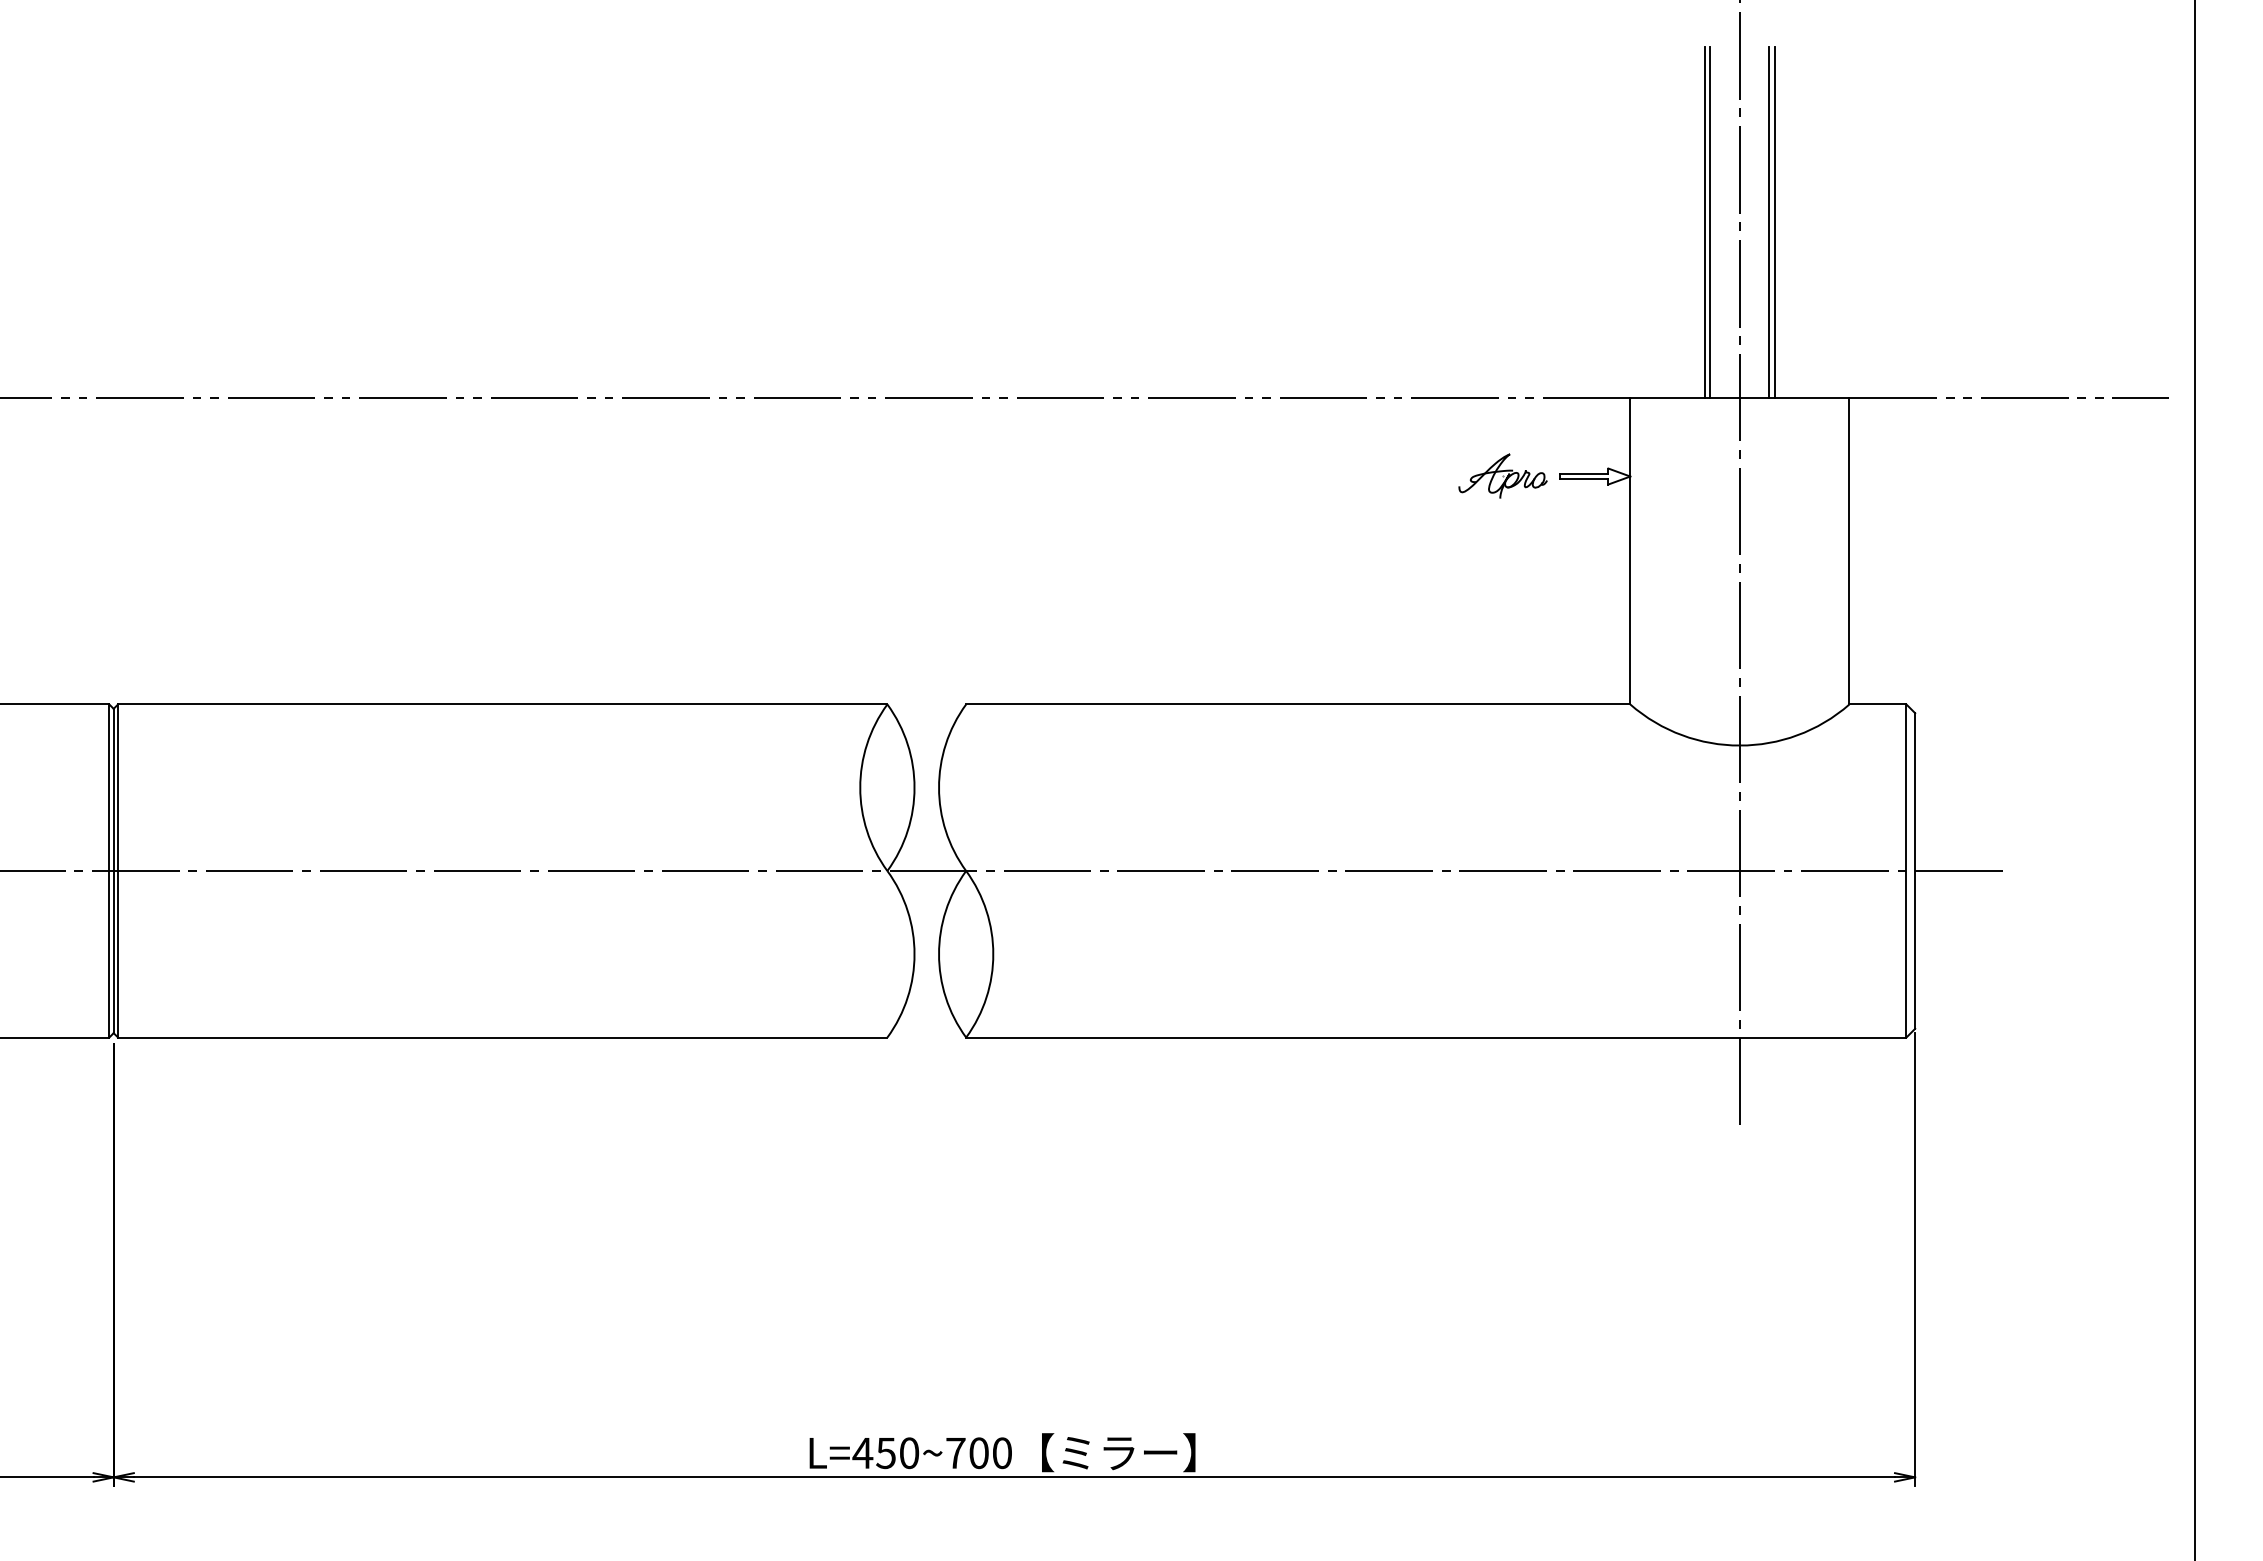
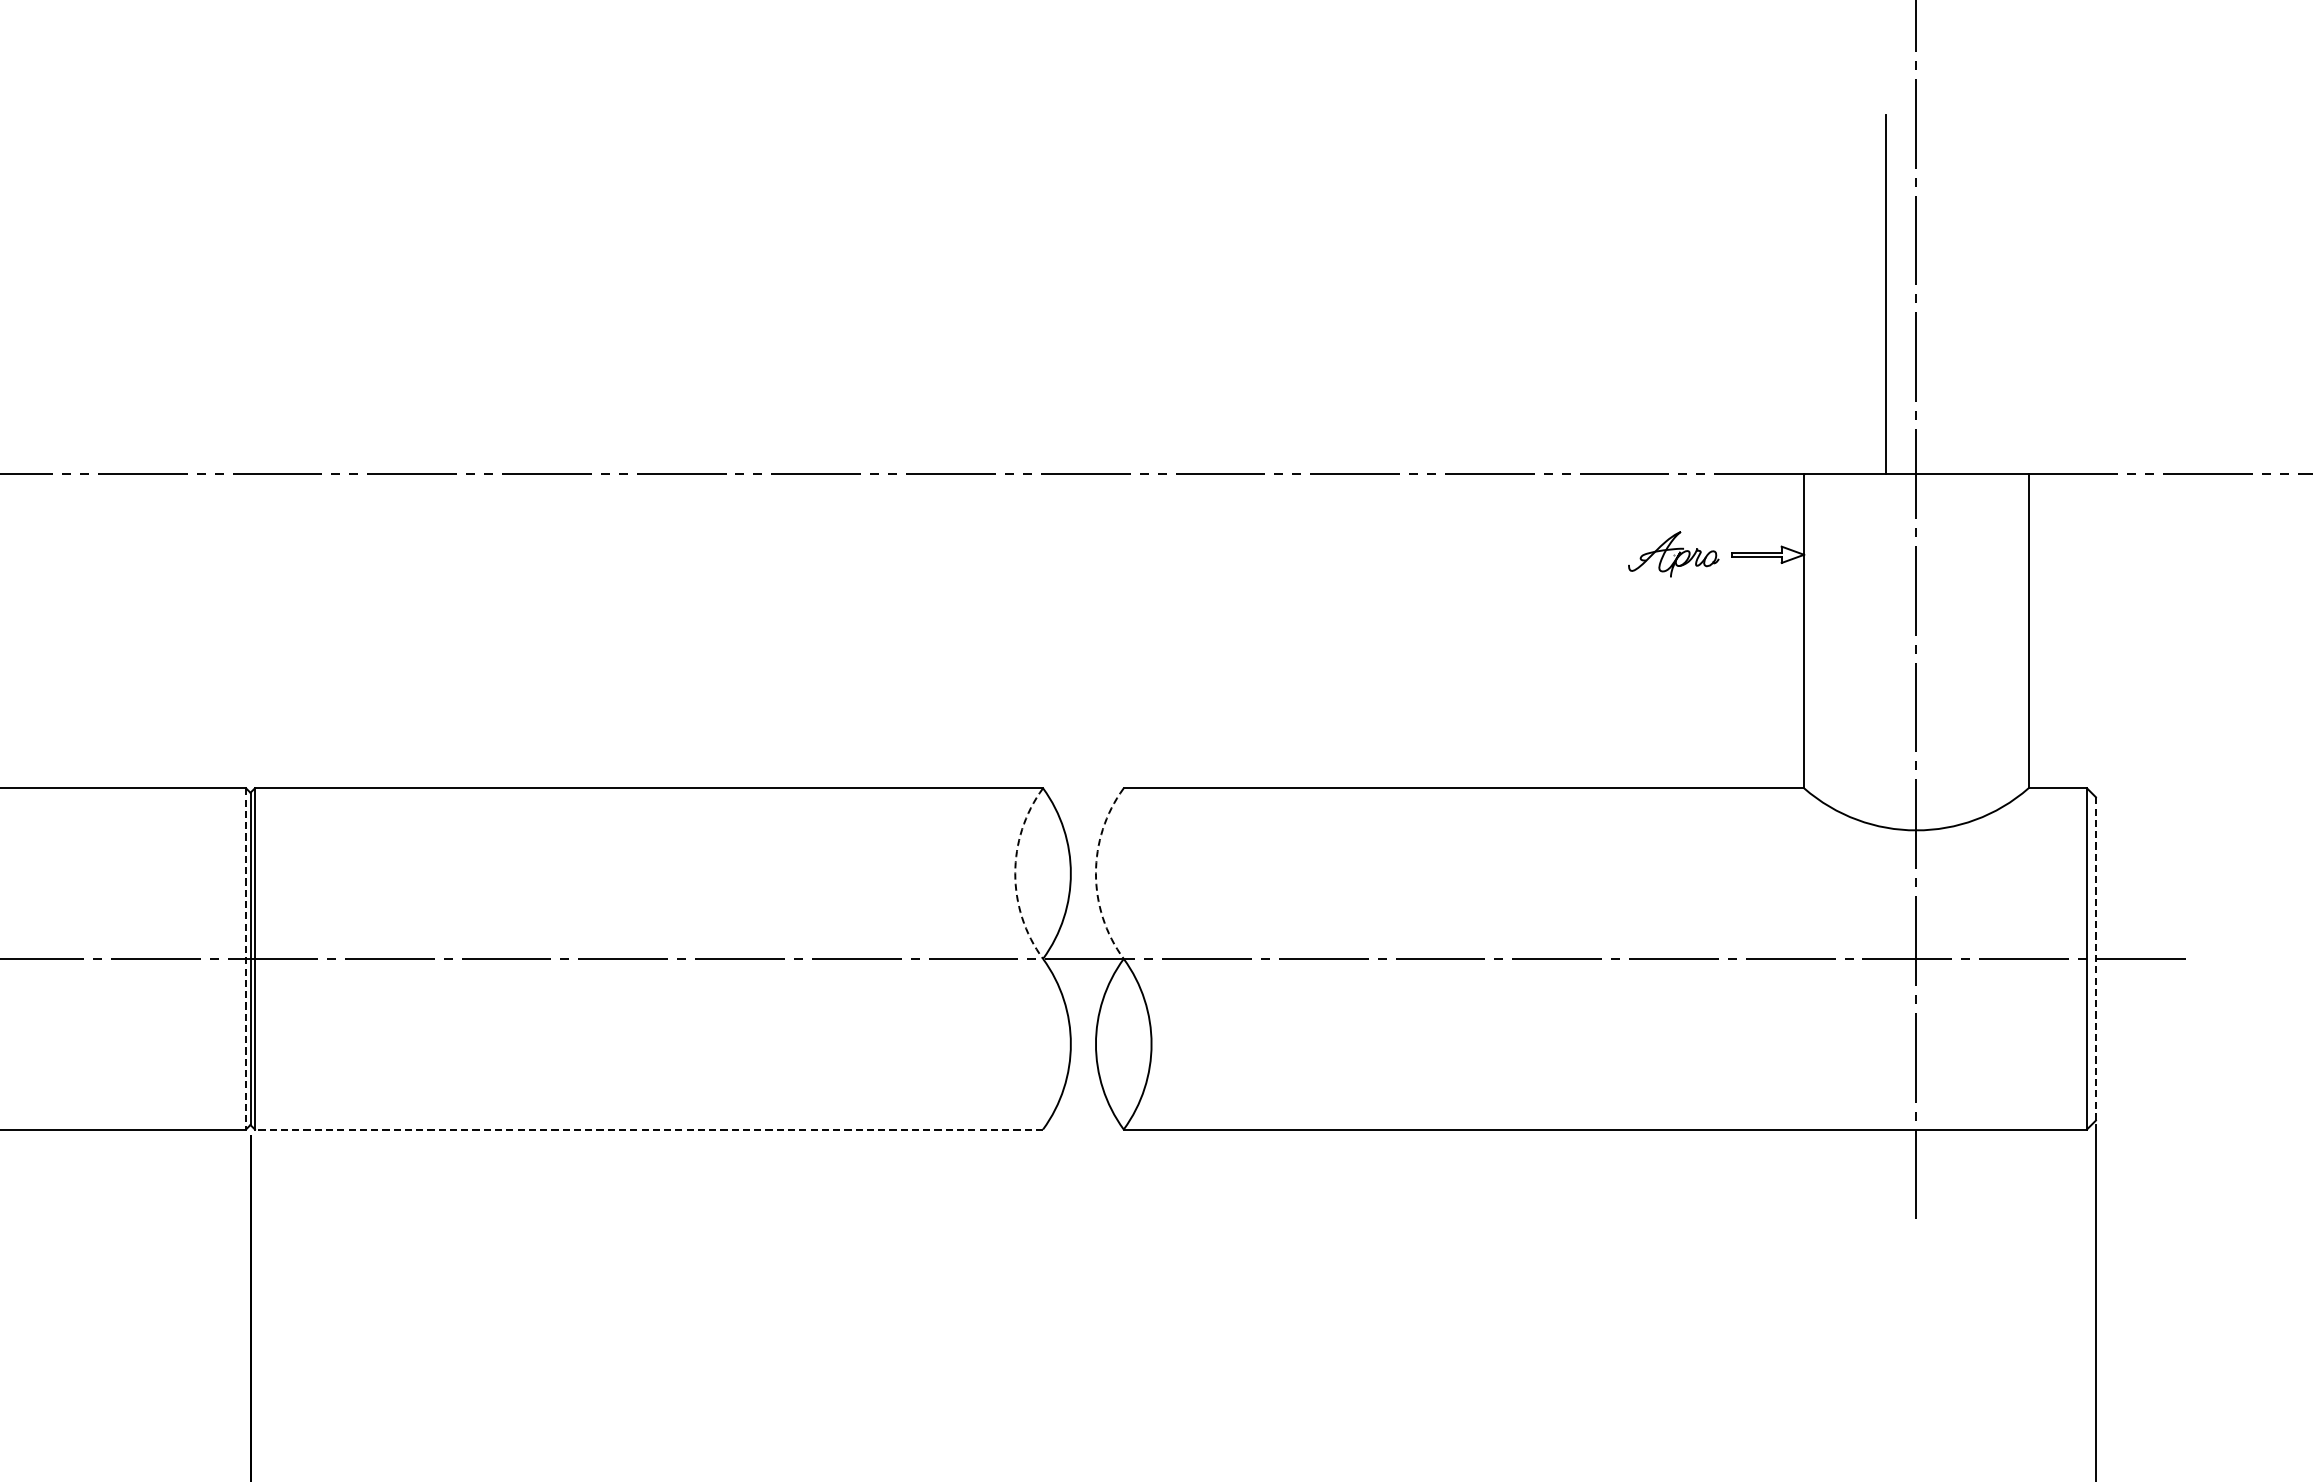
line: (1704, 221) -> (1880, 293), removed
line: (1769, 221) -> (1946, 293), removed
line: (1774, 221) -> (1951, 293), removed
arc: (860, 787) -> (1015, 873), solid -> dashed
arc: (939, 787) -> (1096, 873), solid -> dashed
line: (109, 871) -> (246, 959), solid -> dashed
line: (1915, 871) -> (2096, 959), solid -> dashed
line: (502, 1037) -> (648, 1129), solid -> dashed

